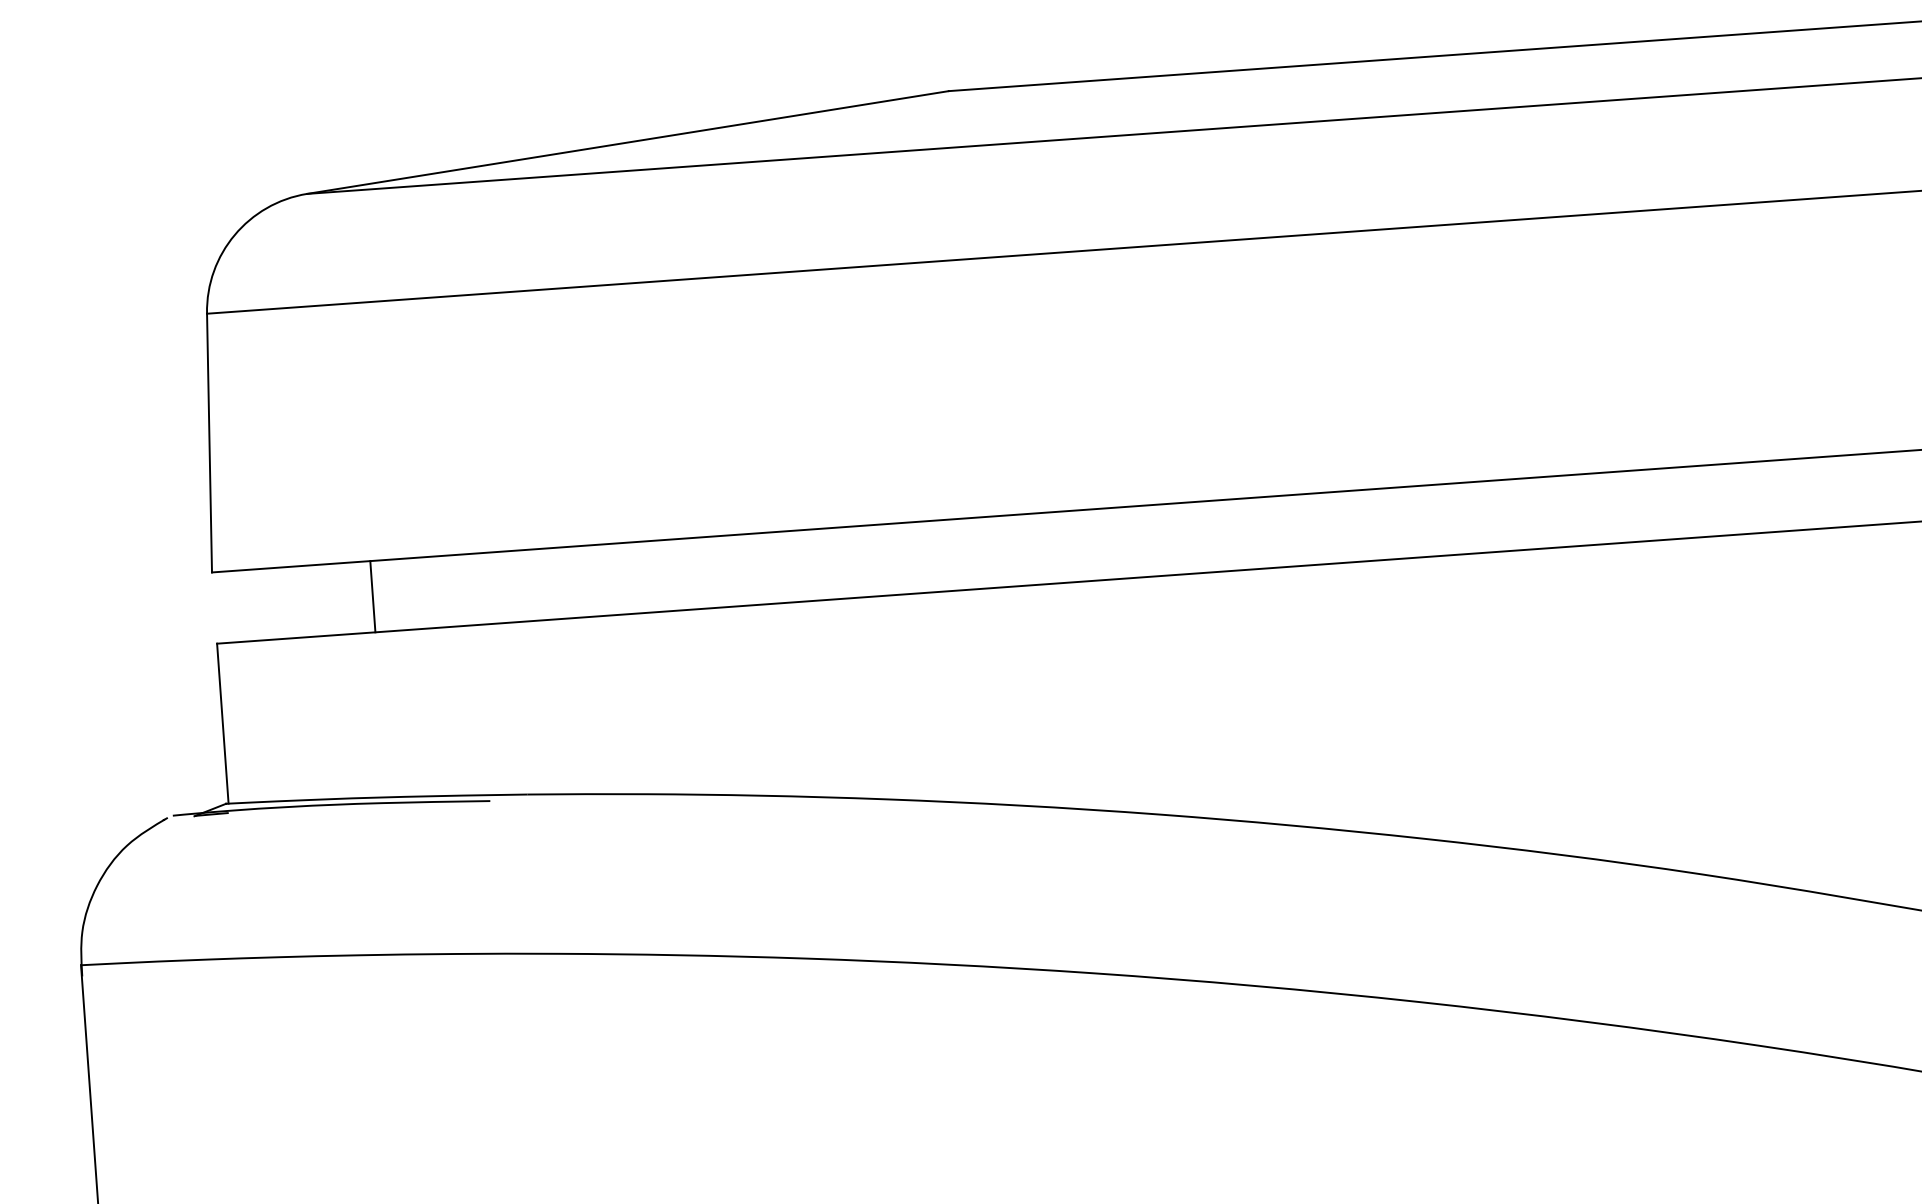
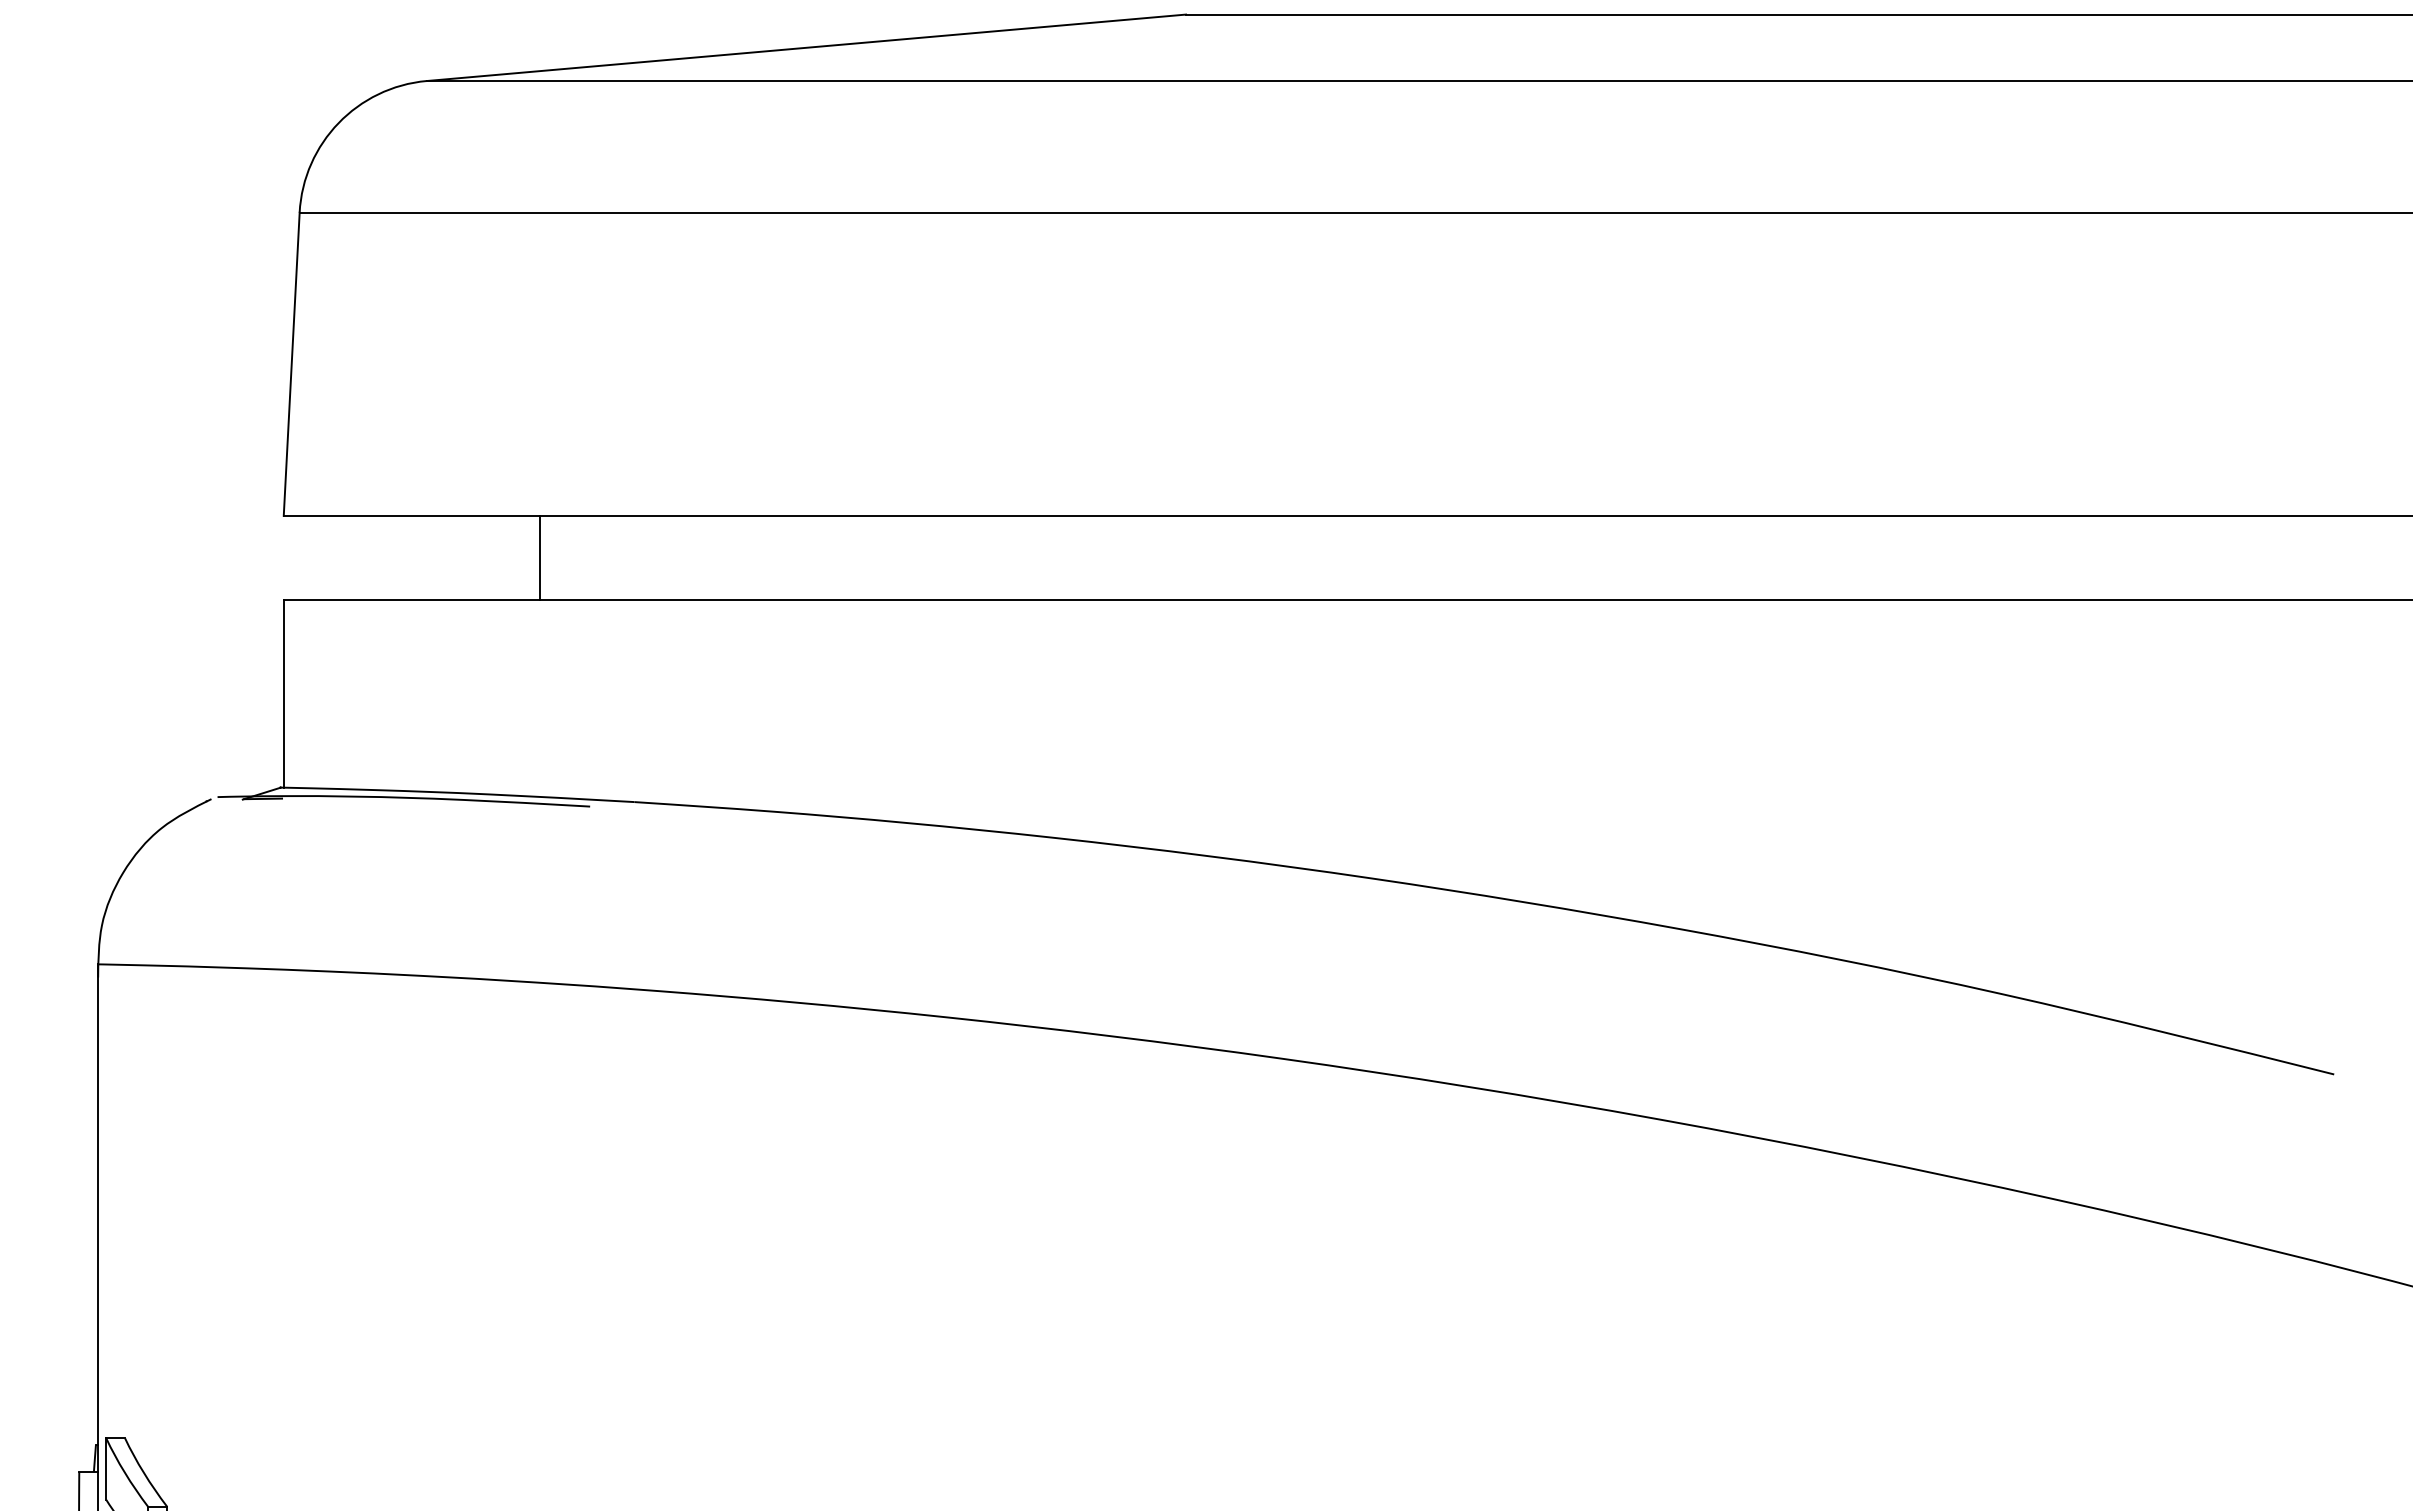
line: (372, 596) -> (539, 557), moved

